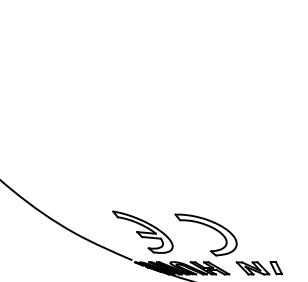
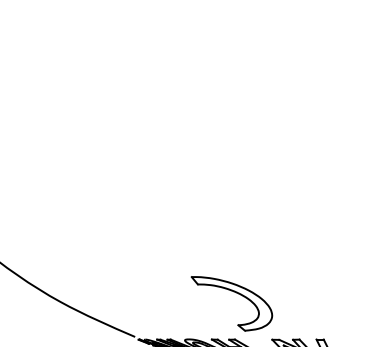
part: (142, 231) -> (148, 299), removed

